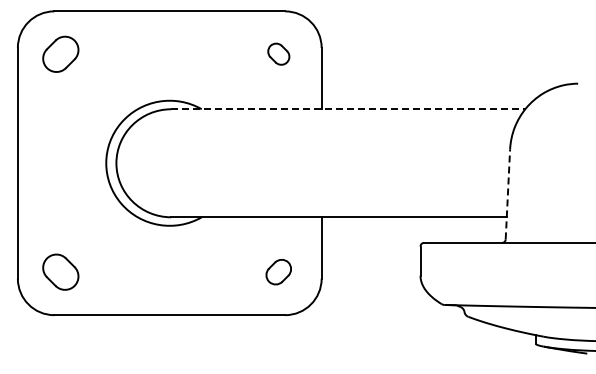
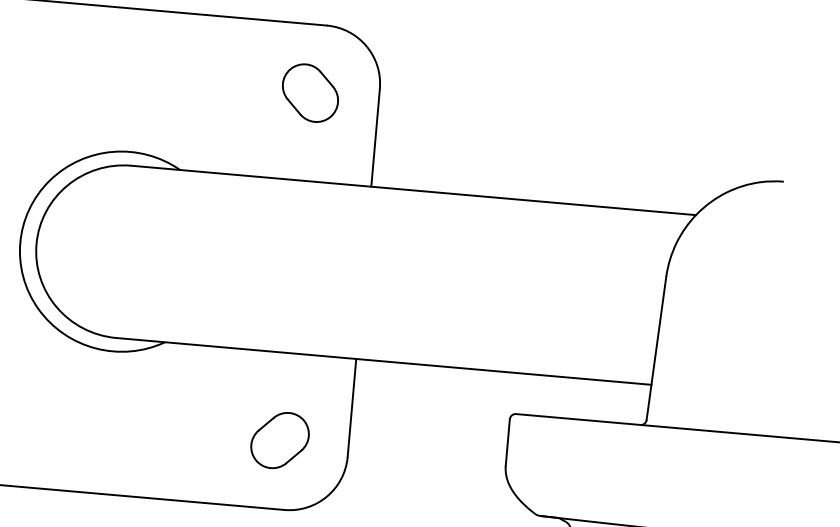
part: (278, 53) -> (310, 91), size x1.67
line: (348, 109) -> (414, 190), dashed -> solid
line: (507, 193) -> (655, 346), dashed -> solid
part: (278, 271) -> (279, 439), size x1.43

